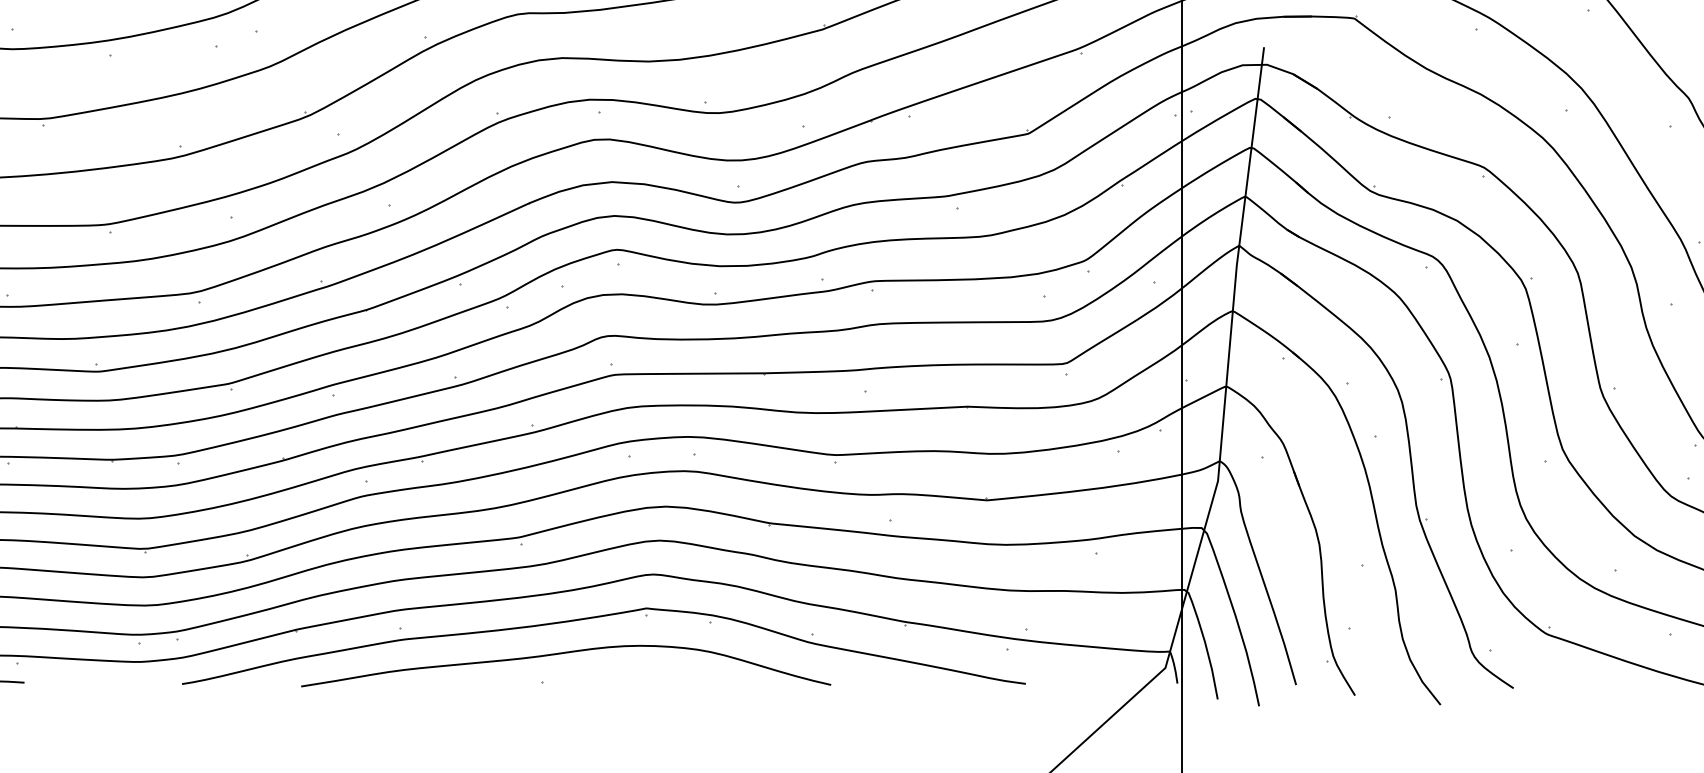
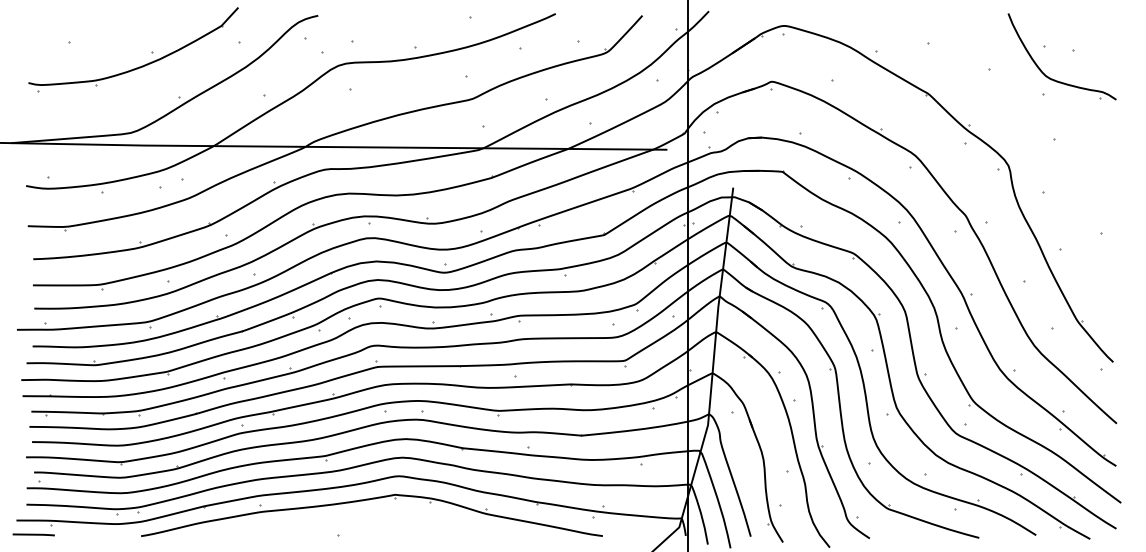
curve: (562, 655) -> (349, 520), removed

